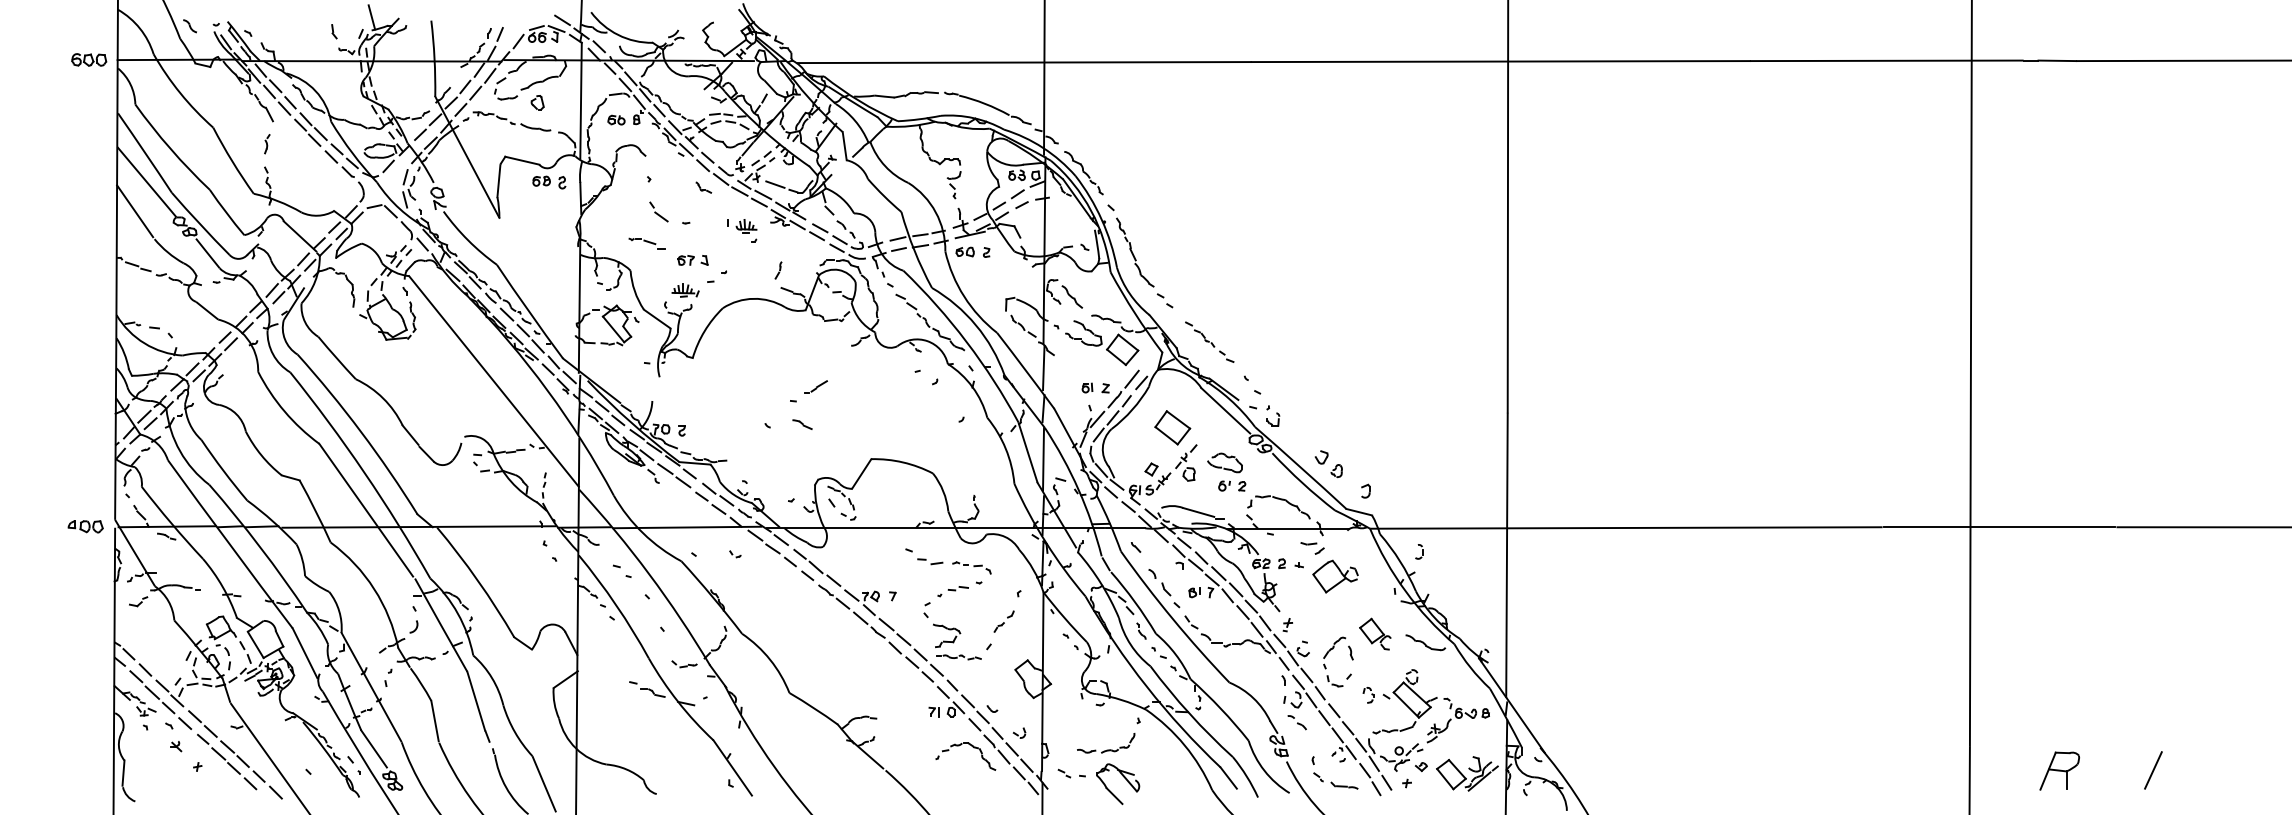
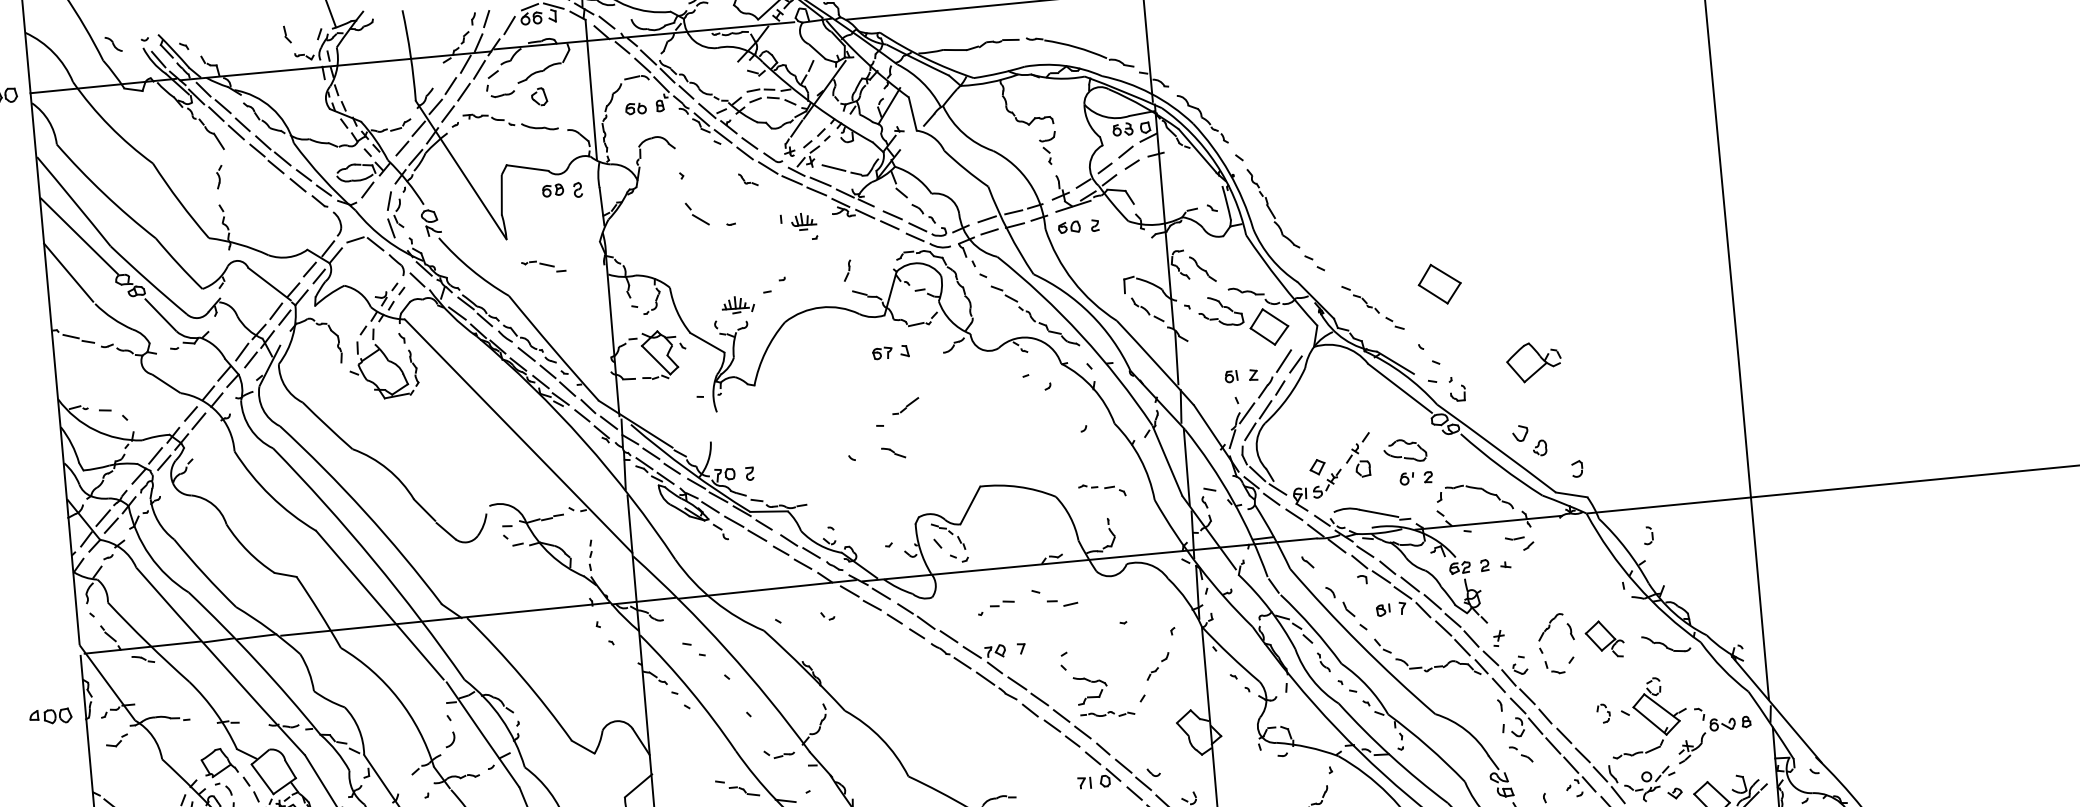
part: (646, 243) -> (543, 266), moved
part: (692, 260) -> (890, 352), moved
part: (1172, 427) -> (1439, 283), moved
part: (85, 526) -> (50, 716), moved
part: (971, 567) -> (1101, 490), moved
part: (1335, 576) -> (1534, 362), moved
part: (952, 591) -> (995, 607), moved
part: (1330, 651) -> (1546, 632), moved

